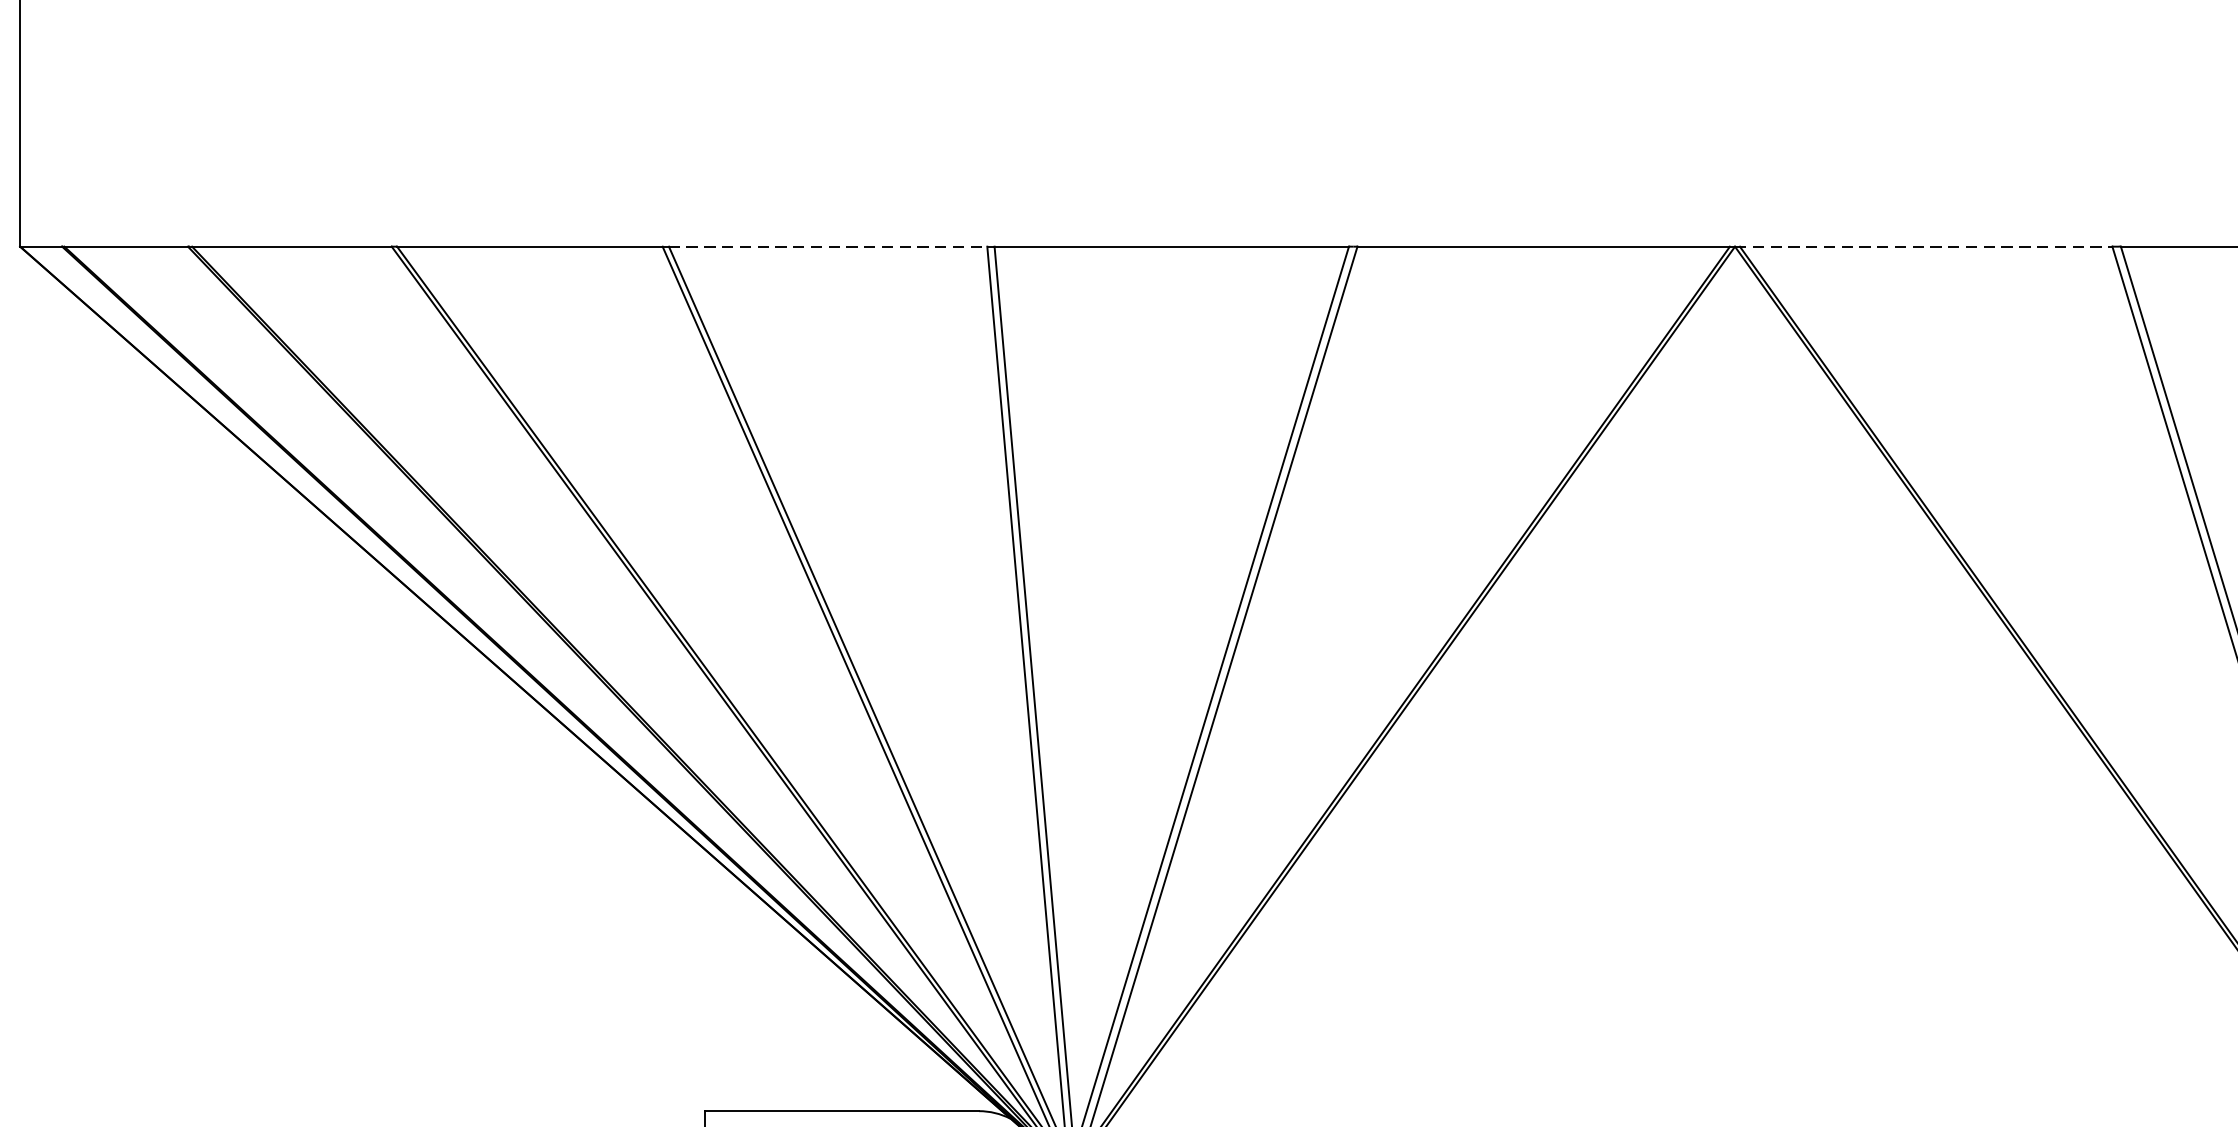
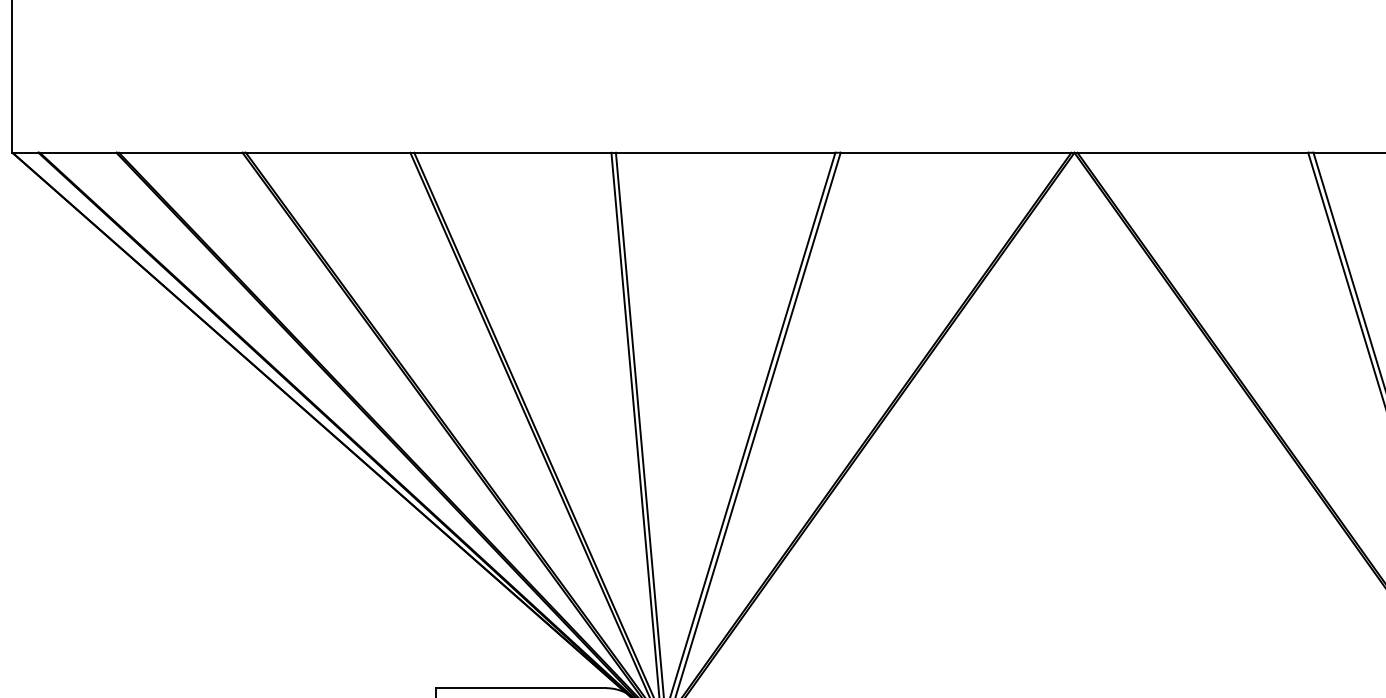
line: (827, 246) -> (512, 152), dashed -> solid
line: (1923, 246) -> (1191, 152), dashed -> solid

